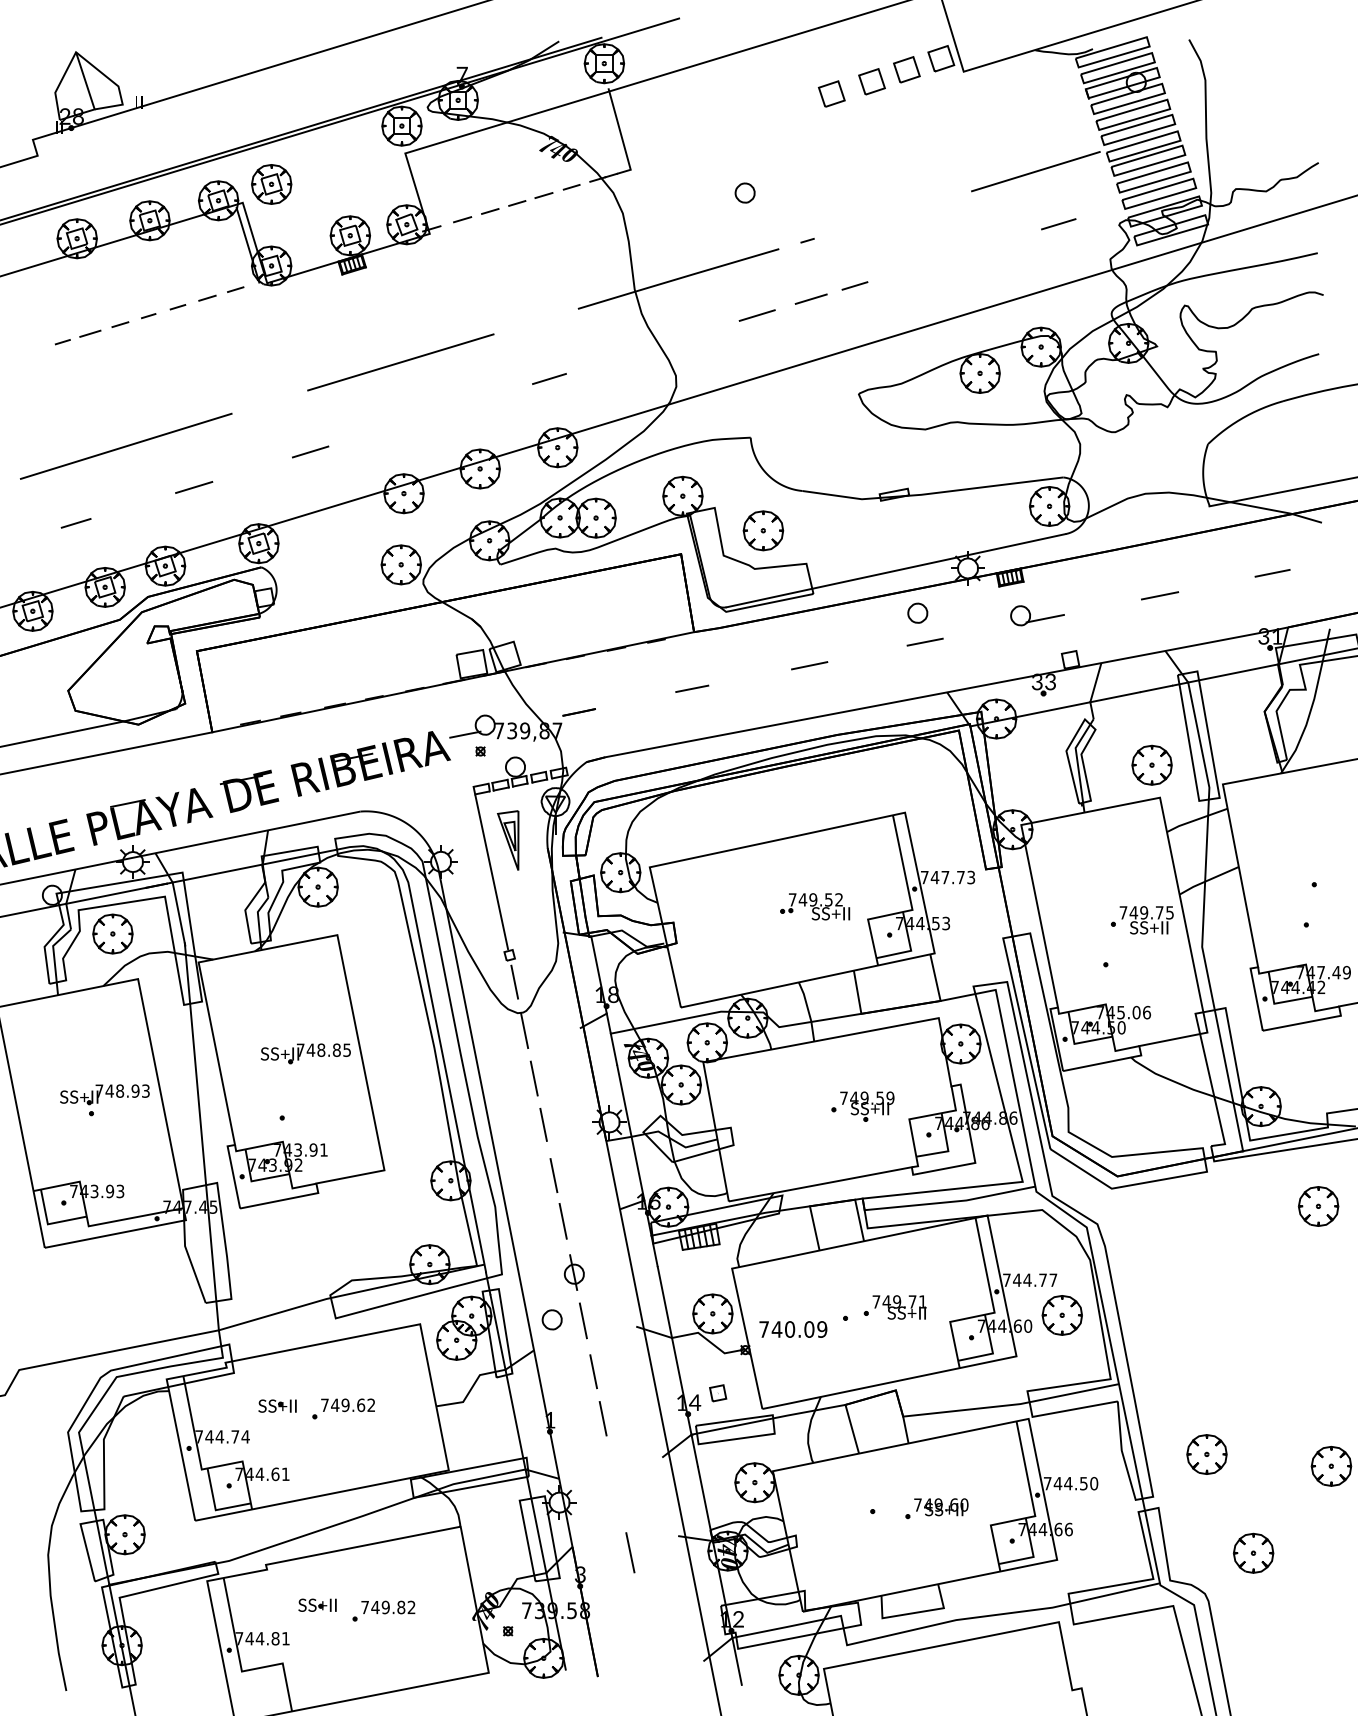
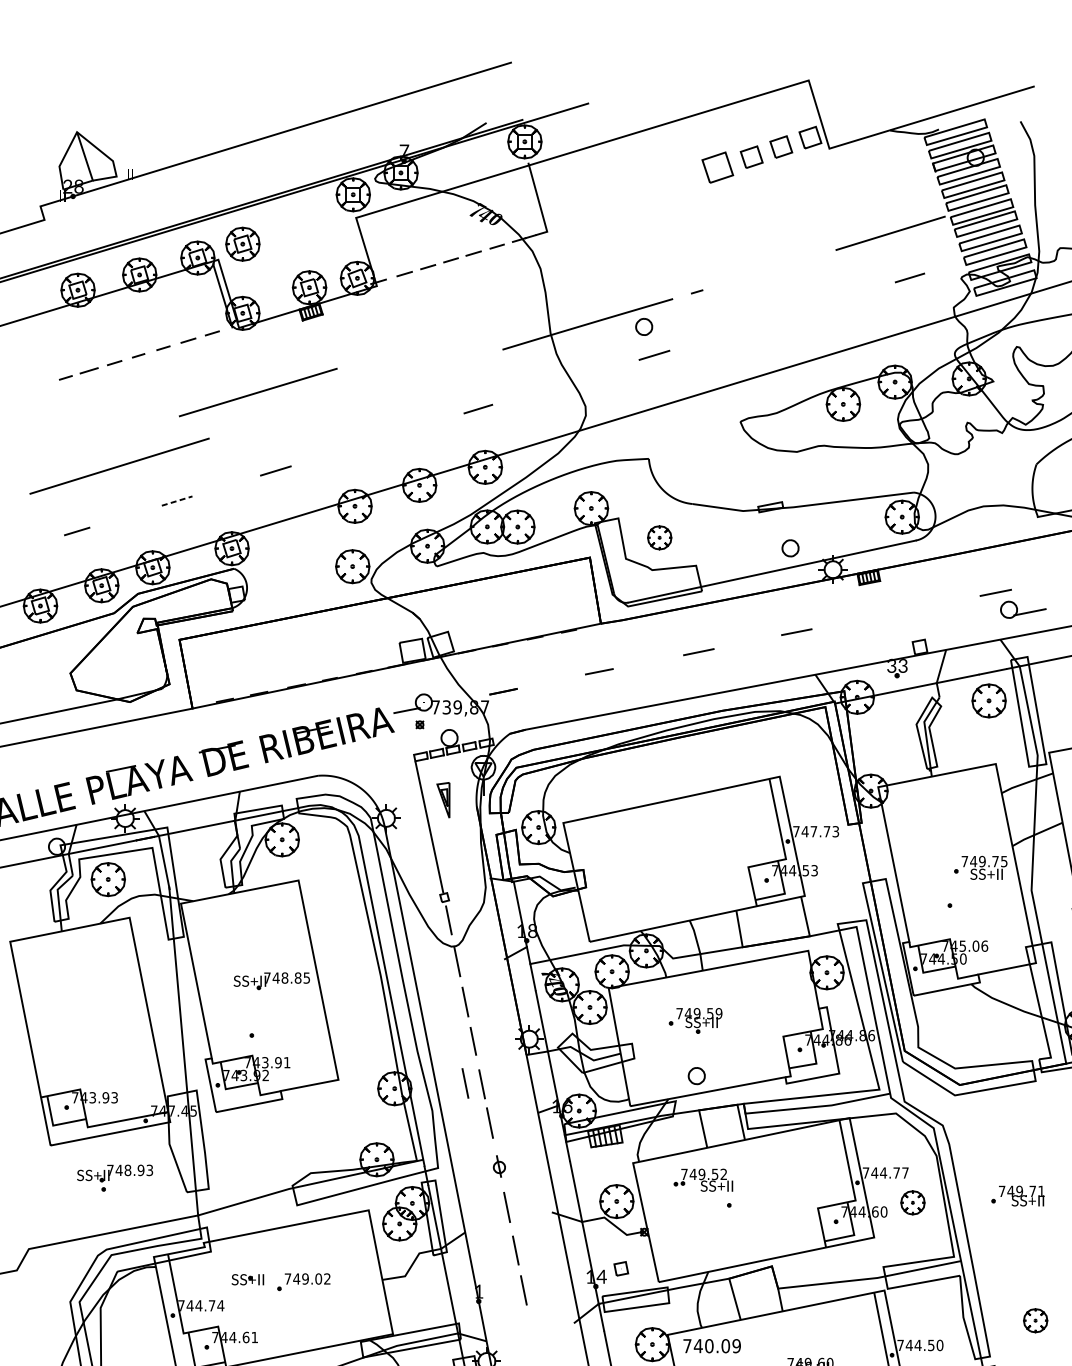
part: (831, 93) -> (717, 167), size x1.4
part: (744, 192) -> (643, 326), moved
line: (854, 285) -> (736, 329), removed
line: (810, 298) -> (699, 340), removed
line: (400, 362) -> (257, 392), moved
line: (194, 487) -> (177, 501), solid -> dashed
part: (763, 530) -> (659, 537), size x0.7
part: (917, 612) -> (790, 547), moved
part: (1037, 615) -> (1023, 609), moved
part: (1151, 764) -> (988, 700), moved
part: (508, 840) -> (443, 800), size x0.7
part: (815, 906) -> (703, 1180), moved
part: (104, 1100) -> (114, 1178), moved
part: (862, 1106) -> (695, 1020), moved
line: (533, 1174) -> (464, 1083), added
part: (574, 1272) -> (499, 1166), size x0.7
part: (894, 1307) -> (1017, 1196), moved
part: (1061, 1315) -> (912, 1202), size x0.7
part: (551, 1319) -> (696, 1075), moved
text: (793, 1329) -> (712, 1346), moved
text: (361, 1404) -> (319, 1278), 749.62 -> 749.02
part: (1206, 1454) -> (1035, 1320), size x0.7

